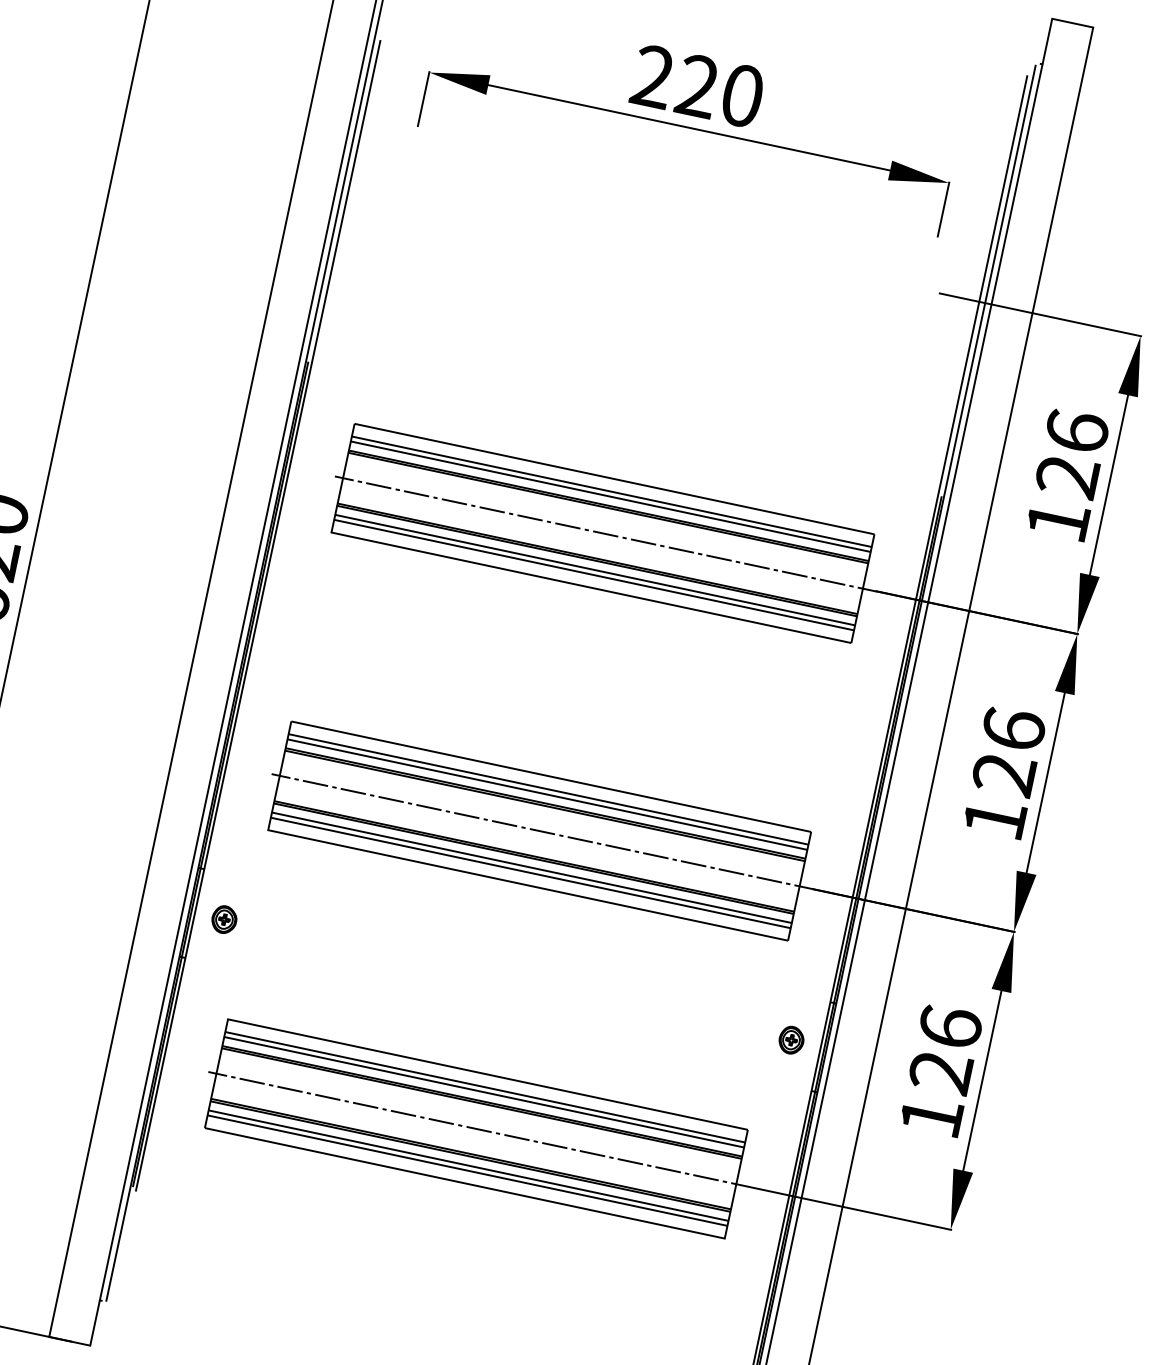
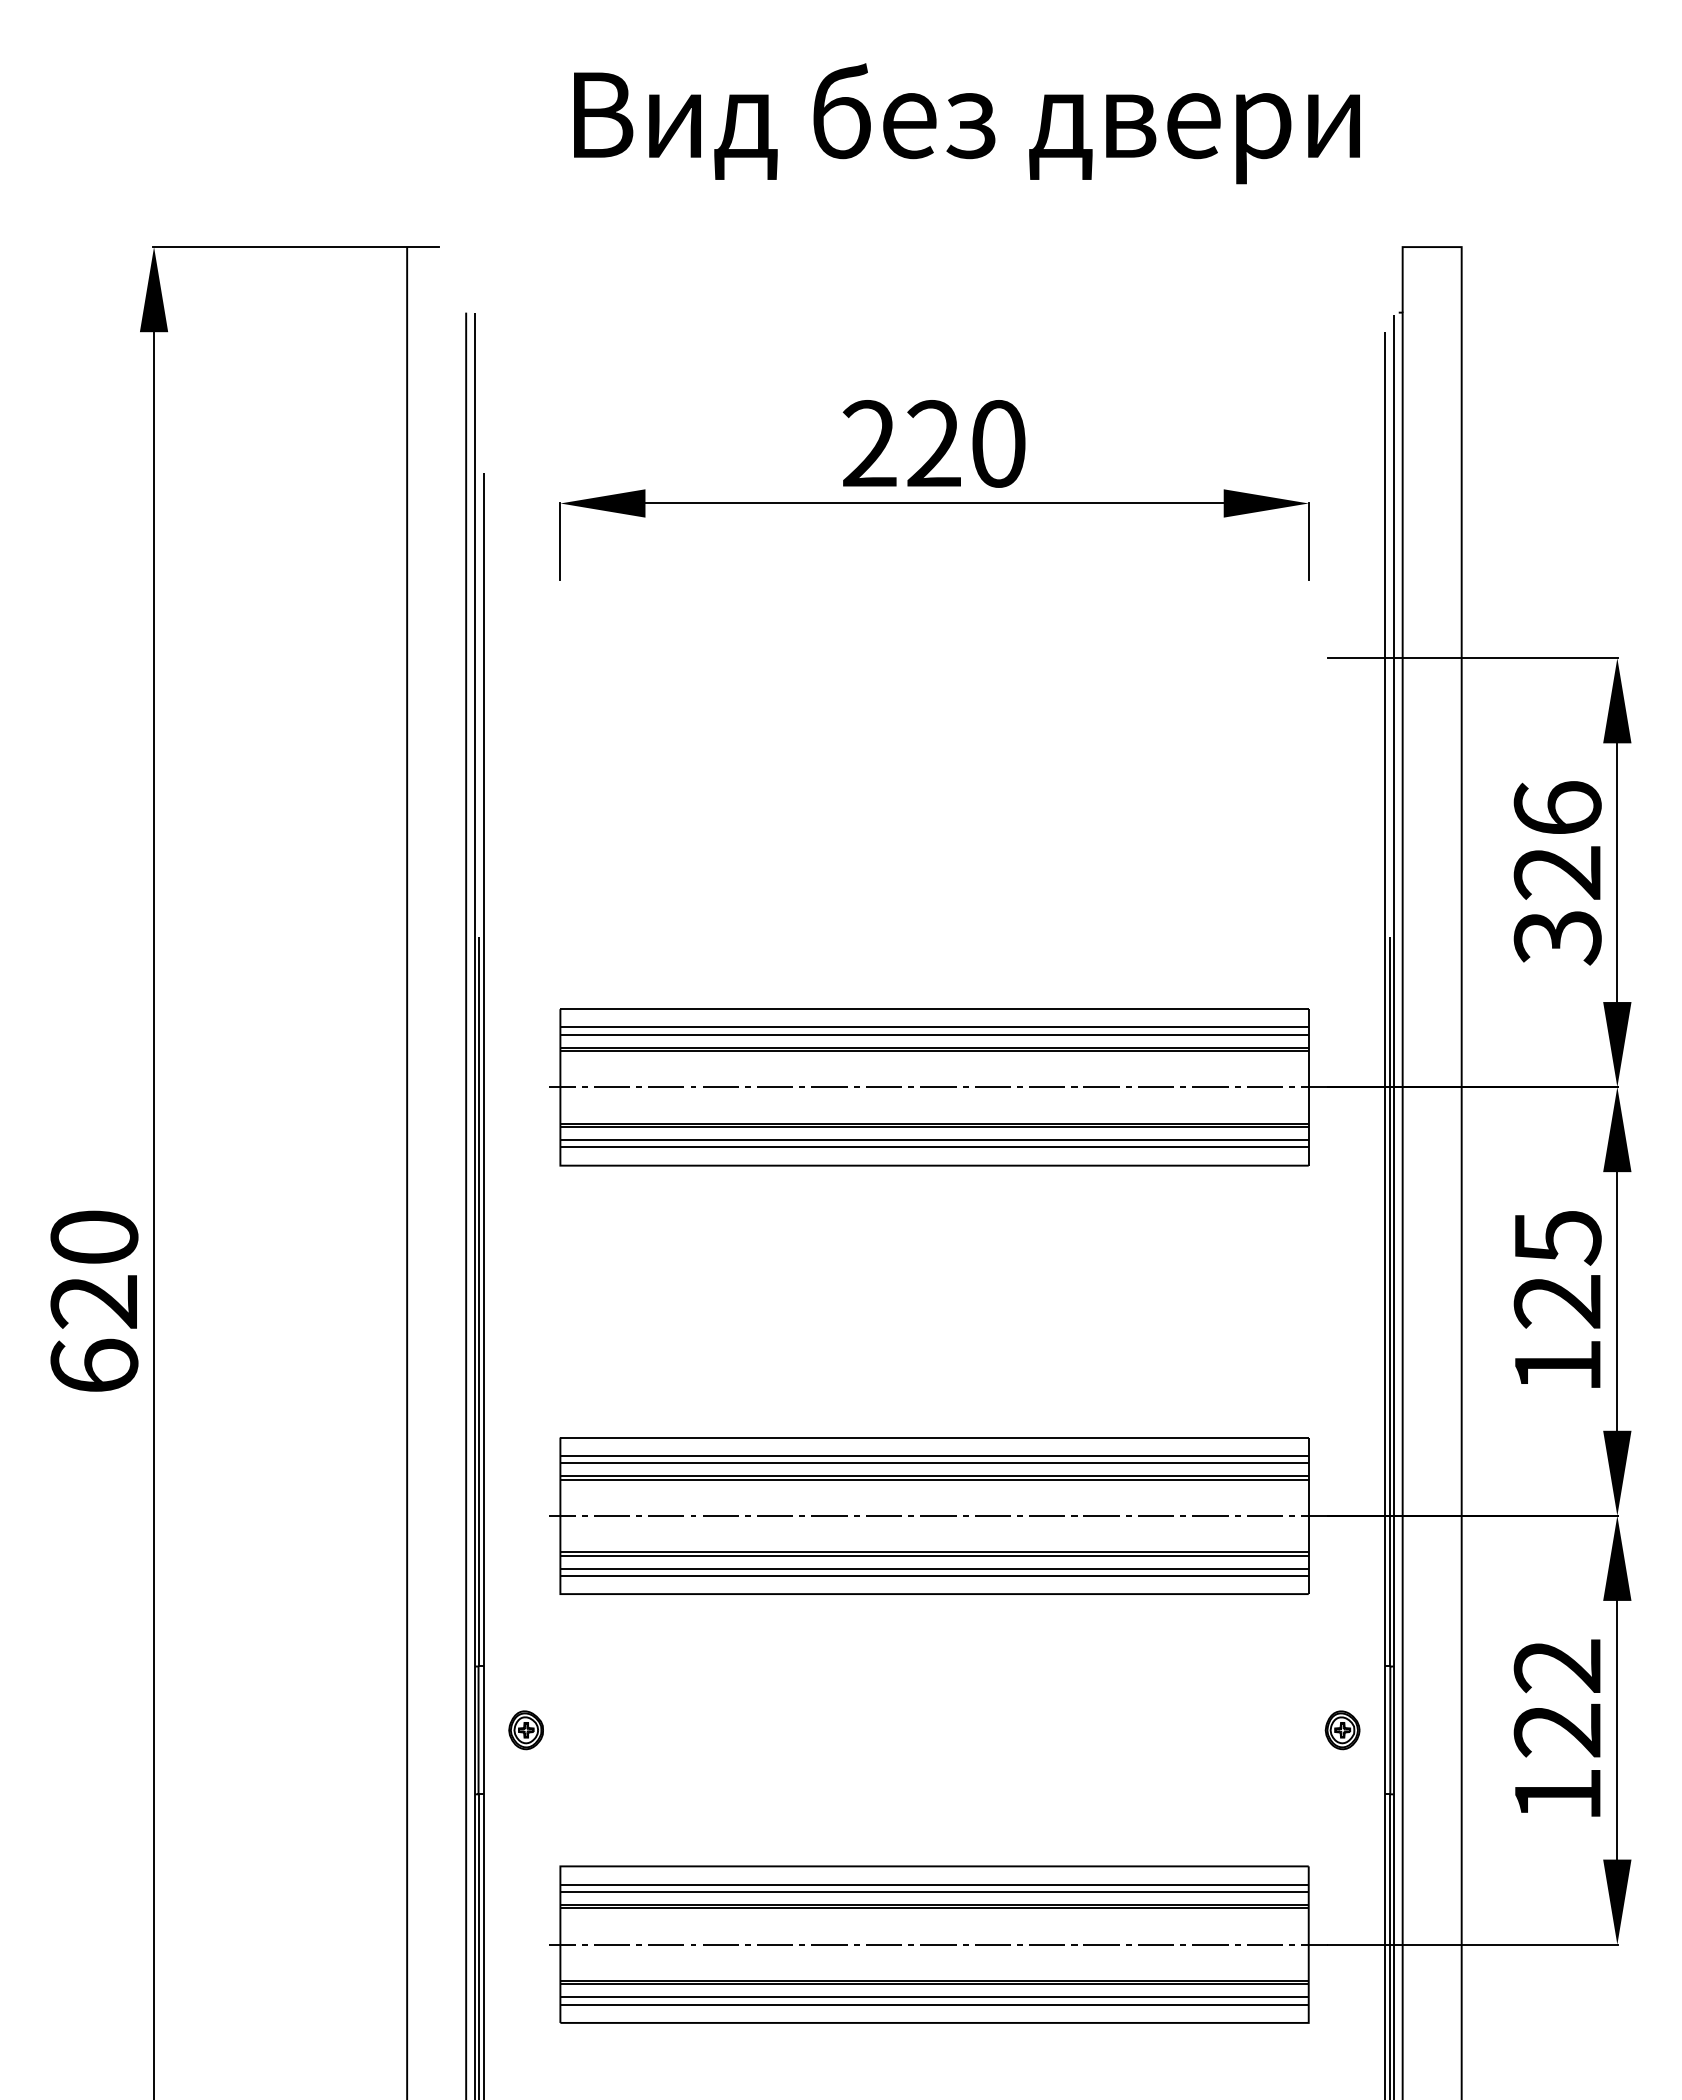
text: (1057, 521) -> (1557, 938), 126 -> 326
text: (1013, 729) -> (1557, 1237), 126 -> 125
text: (950, 1027) -> (1557, 1665), 126 -> 122

